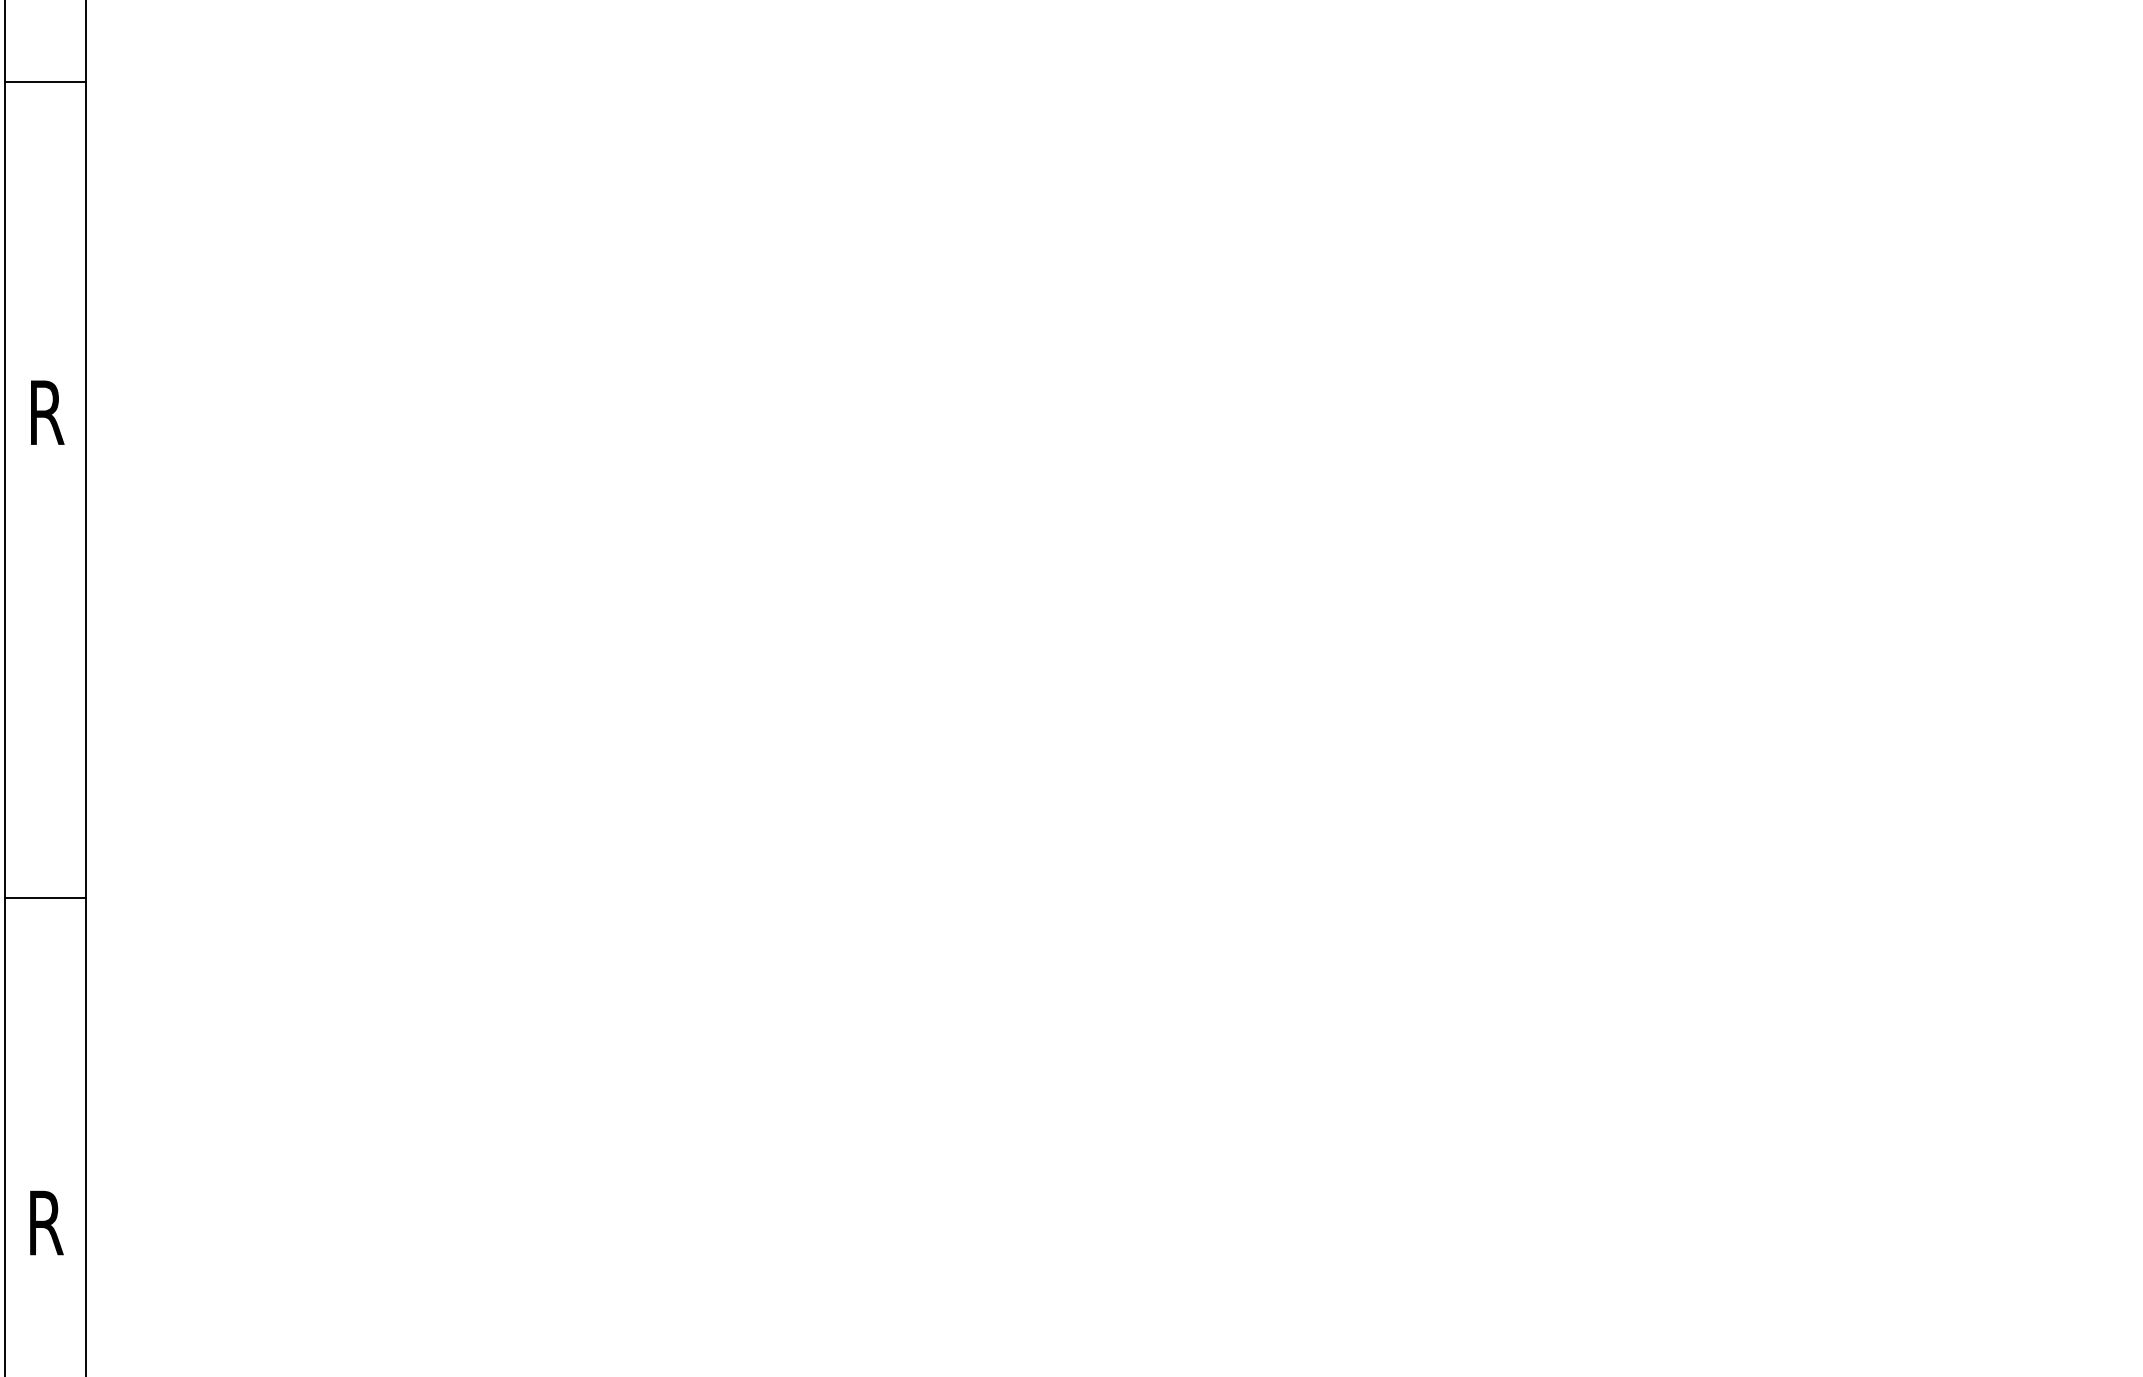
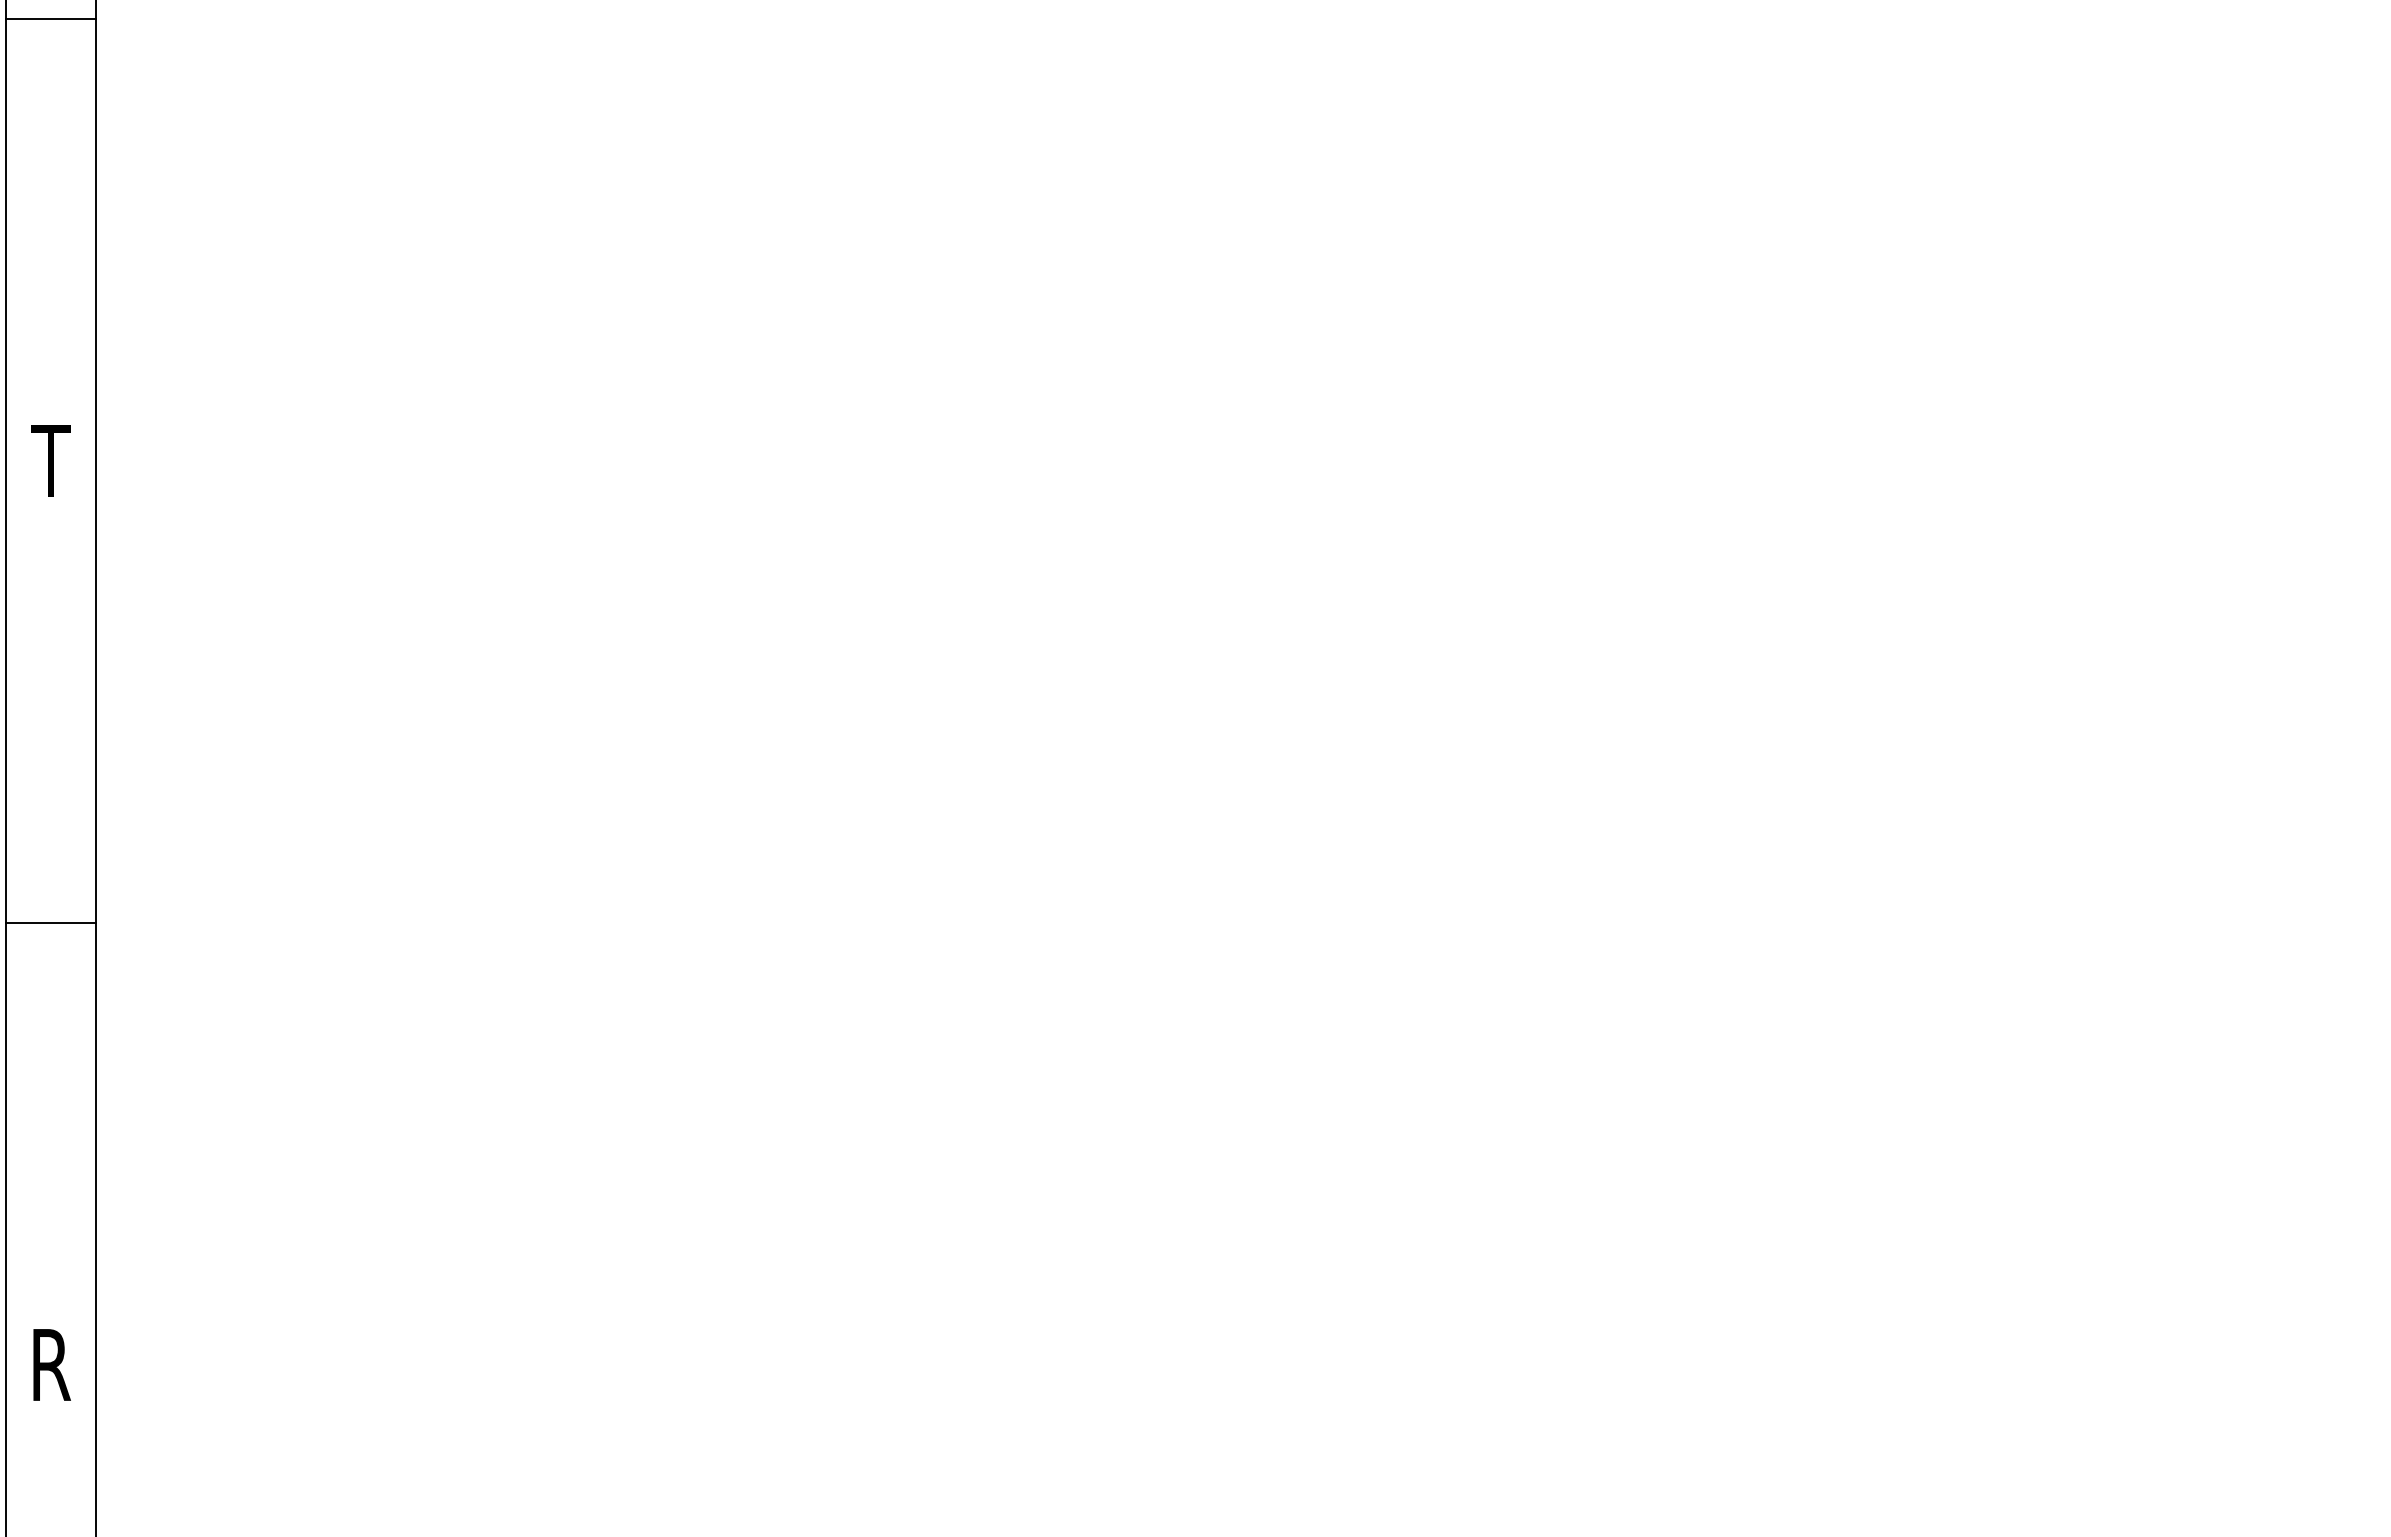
line: (45, 81) -> (50, 18), moved
text: (46, 412) -> (51, 460), R -> T
line: (45, 898) -> (50, 923), moved

